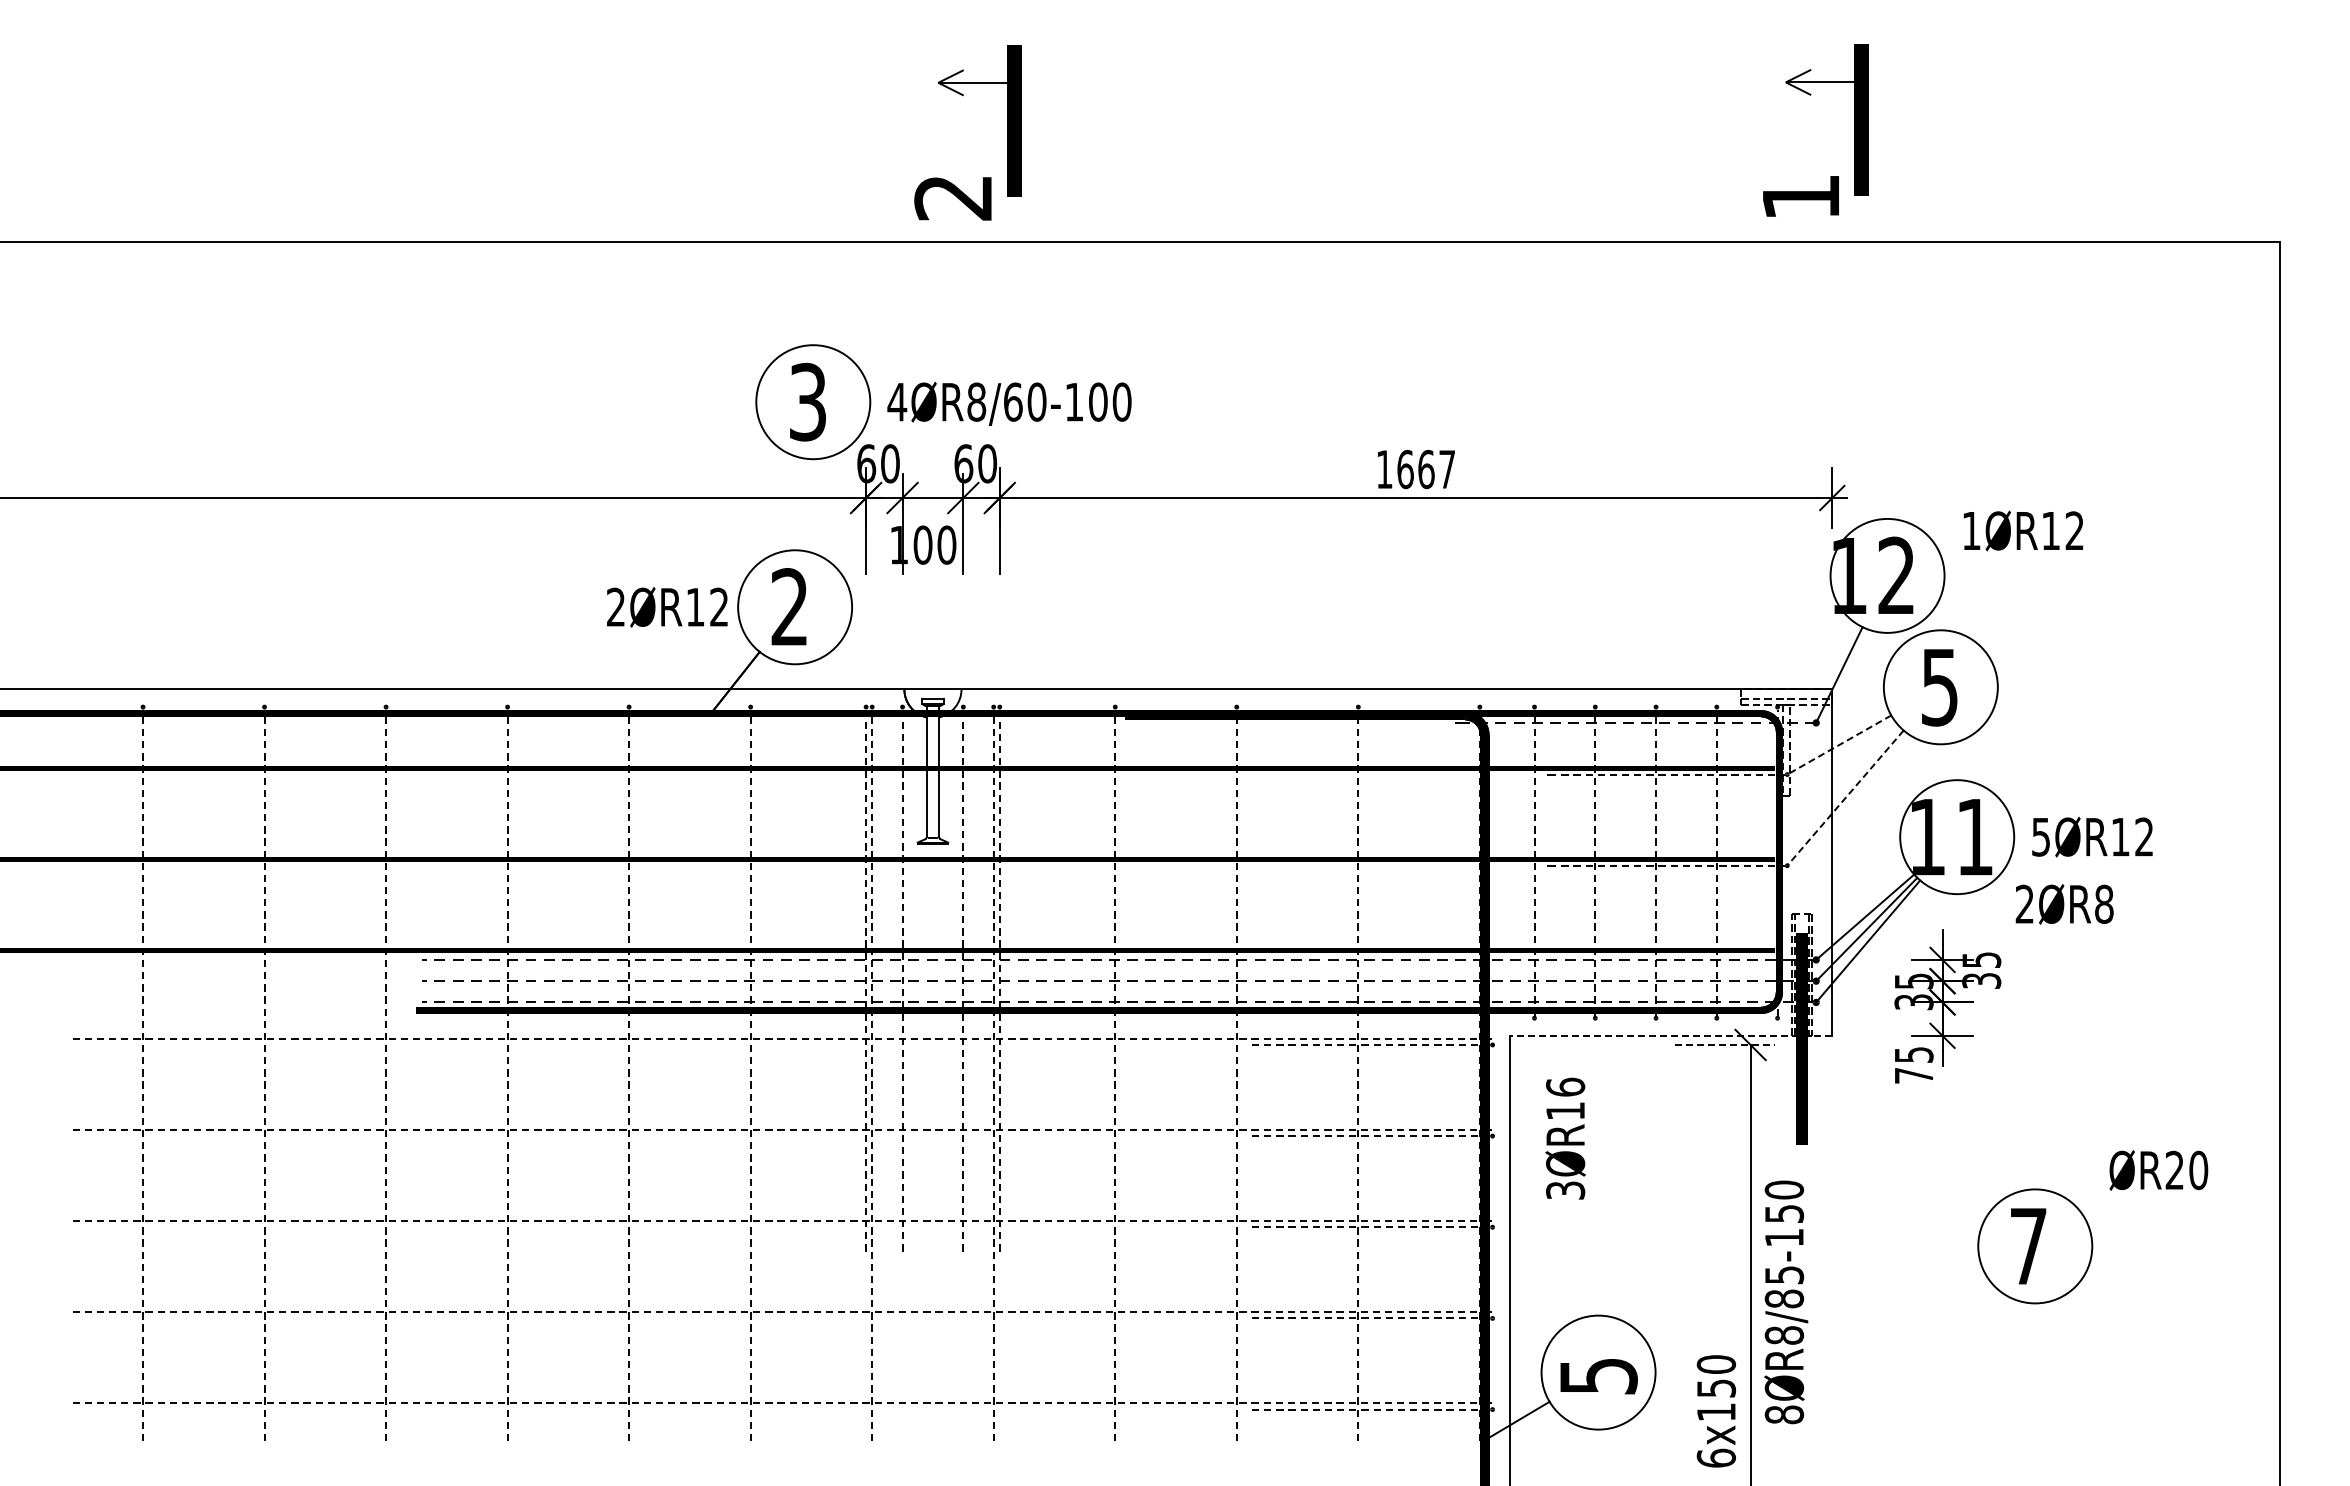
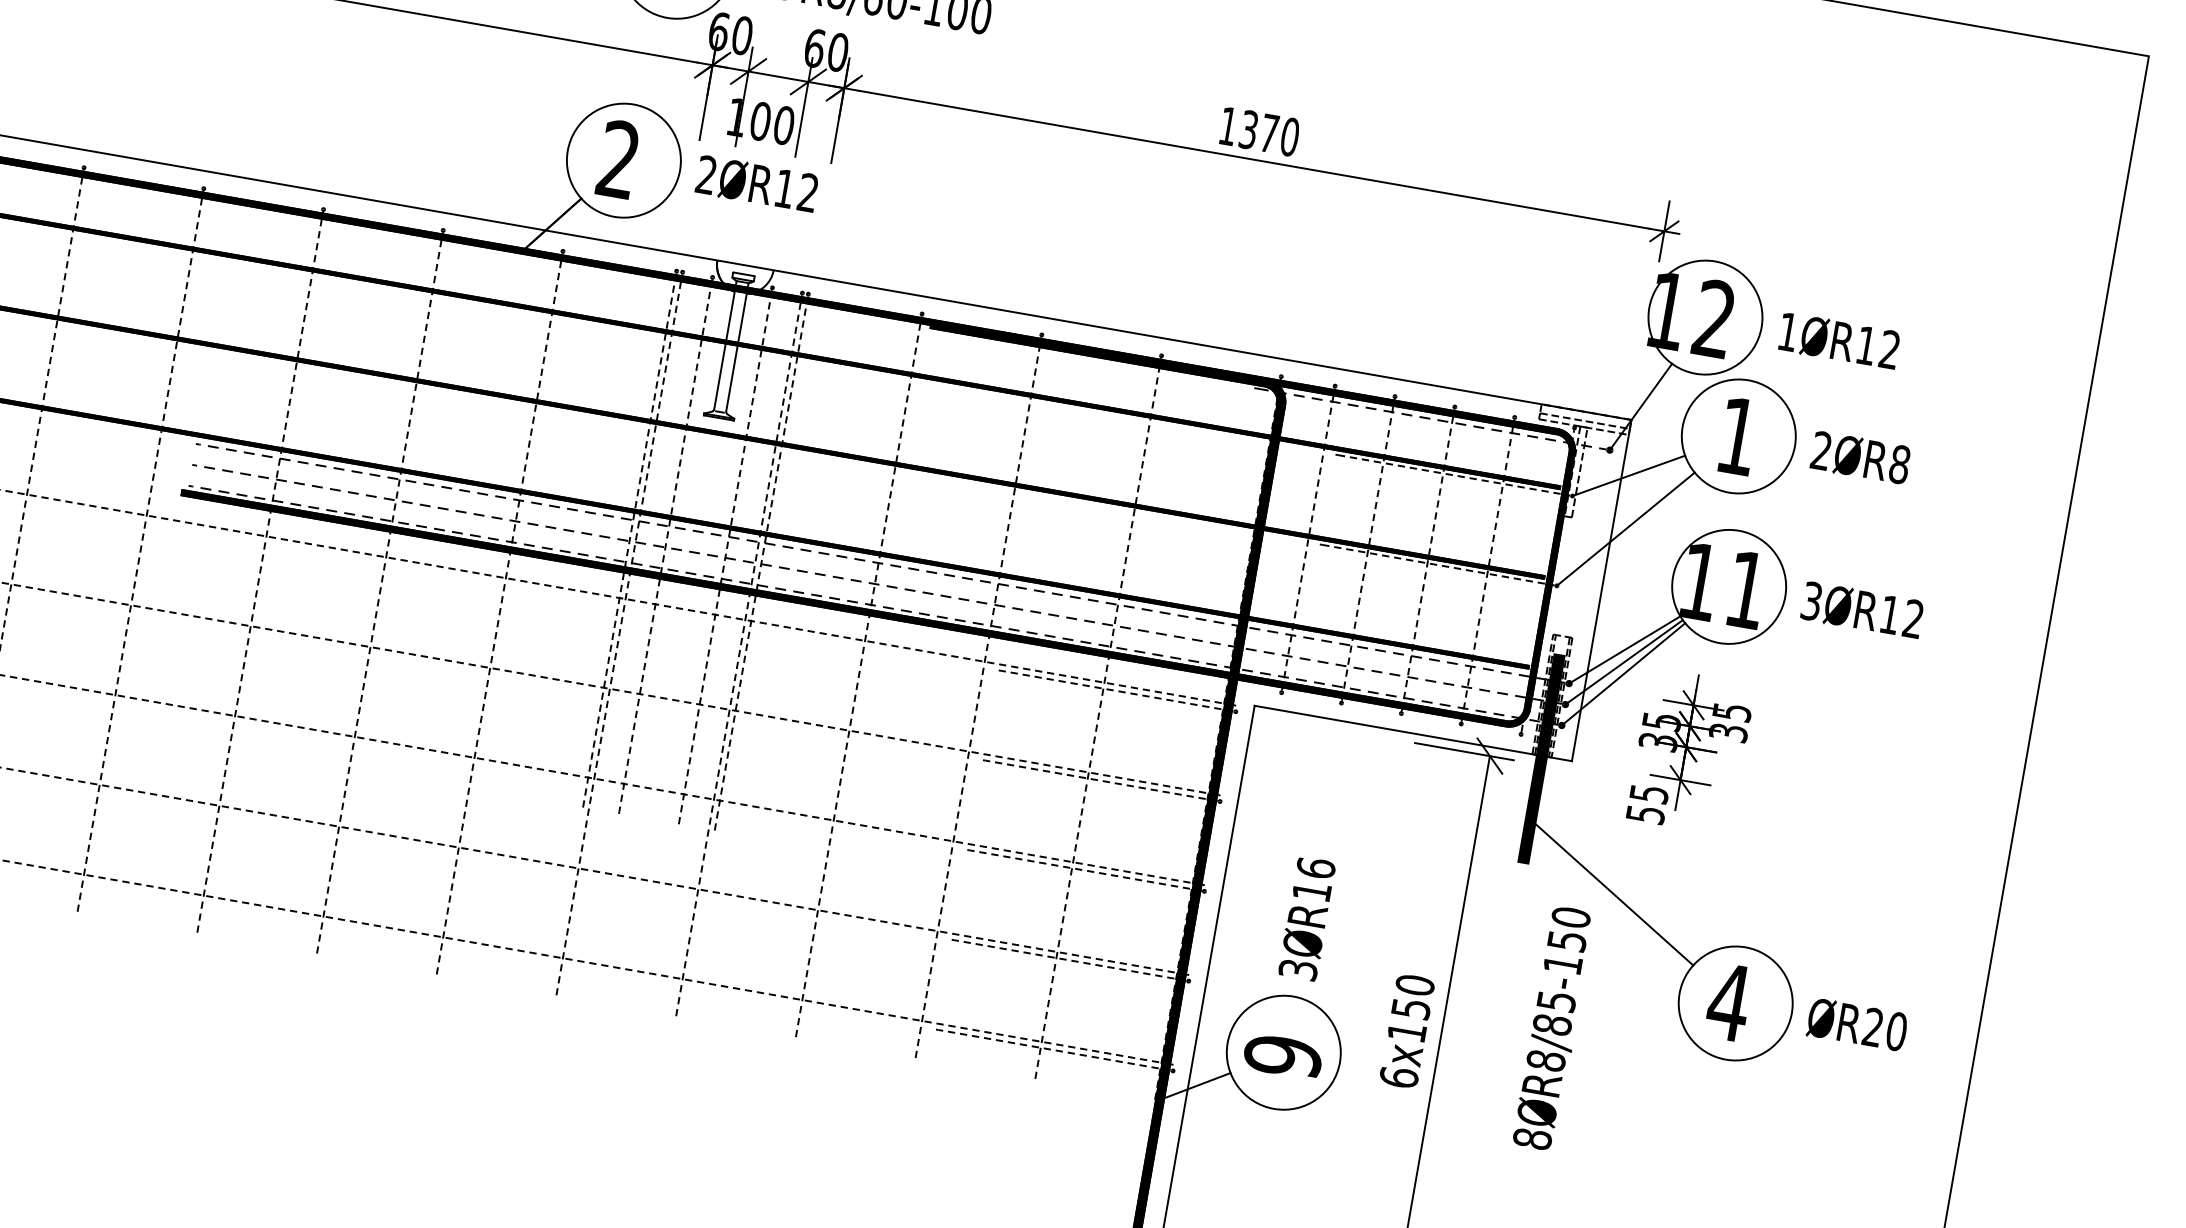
text: (1426, 469) -> (1269, 133), 1667 -> 1370
text: (2023, 530) -> (1839, 340), moved
text: (667, 607) -> (757, 184), moved
text: (1939, 687) -> (1737, 436), 5 -> 1
line: (1839, 745) -> (1628, 476), dashed -> solid
line: (1845, 798) -> (1625, 529), dashed -> solid
text: (2041, 836) -> (1812, 600), 5ØR12 -> 3ØR12
text: (2064, 904) -> (1860, 457), moved
line: (1670, 1035) -> (1412, 733), dashed -> solid
line: (1725, 1044) -> (1465, 751), dashed -> solid
text: (1914, 1075) -> (1646, 814), 75 -> 55
text: (1565, 1138) -> (1307, 918), moved
line: (1893, 1158) -> (1611, 892), added
text: (2158, 1170) -> (1857, 1024), moved
text: (2028, 1246) -> (1729, 1002), 7 -> 4
text: (1786, 1302) -> (1553, 1028), moved
text: (1598, 1376) -> (1283, 1056), 5 -> 9
text: (1716, 1411) -> (1407, 1031), moved

